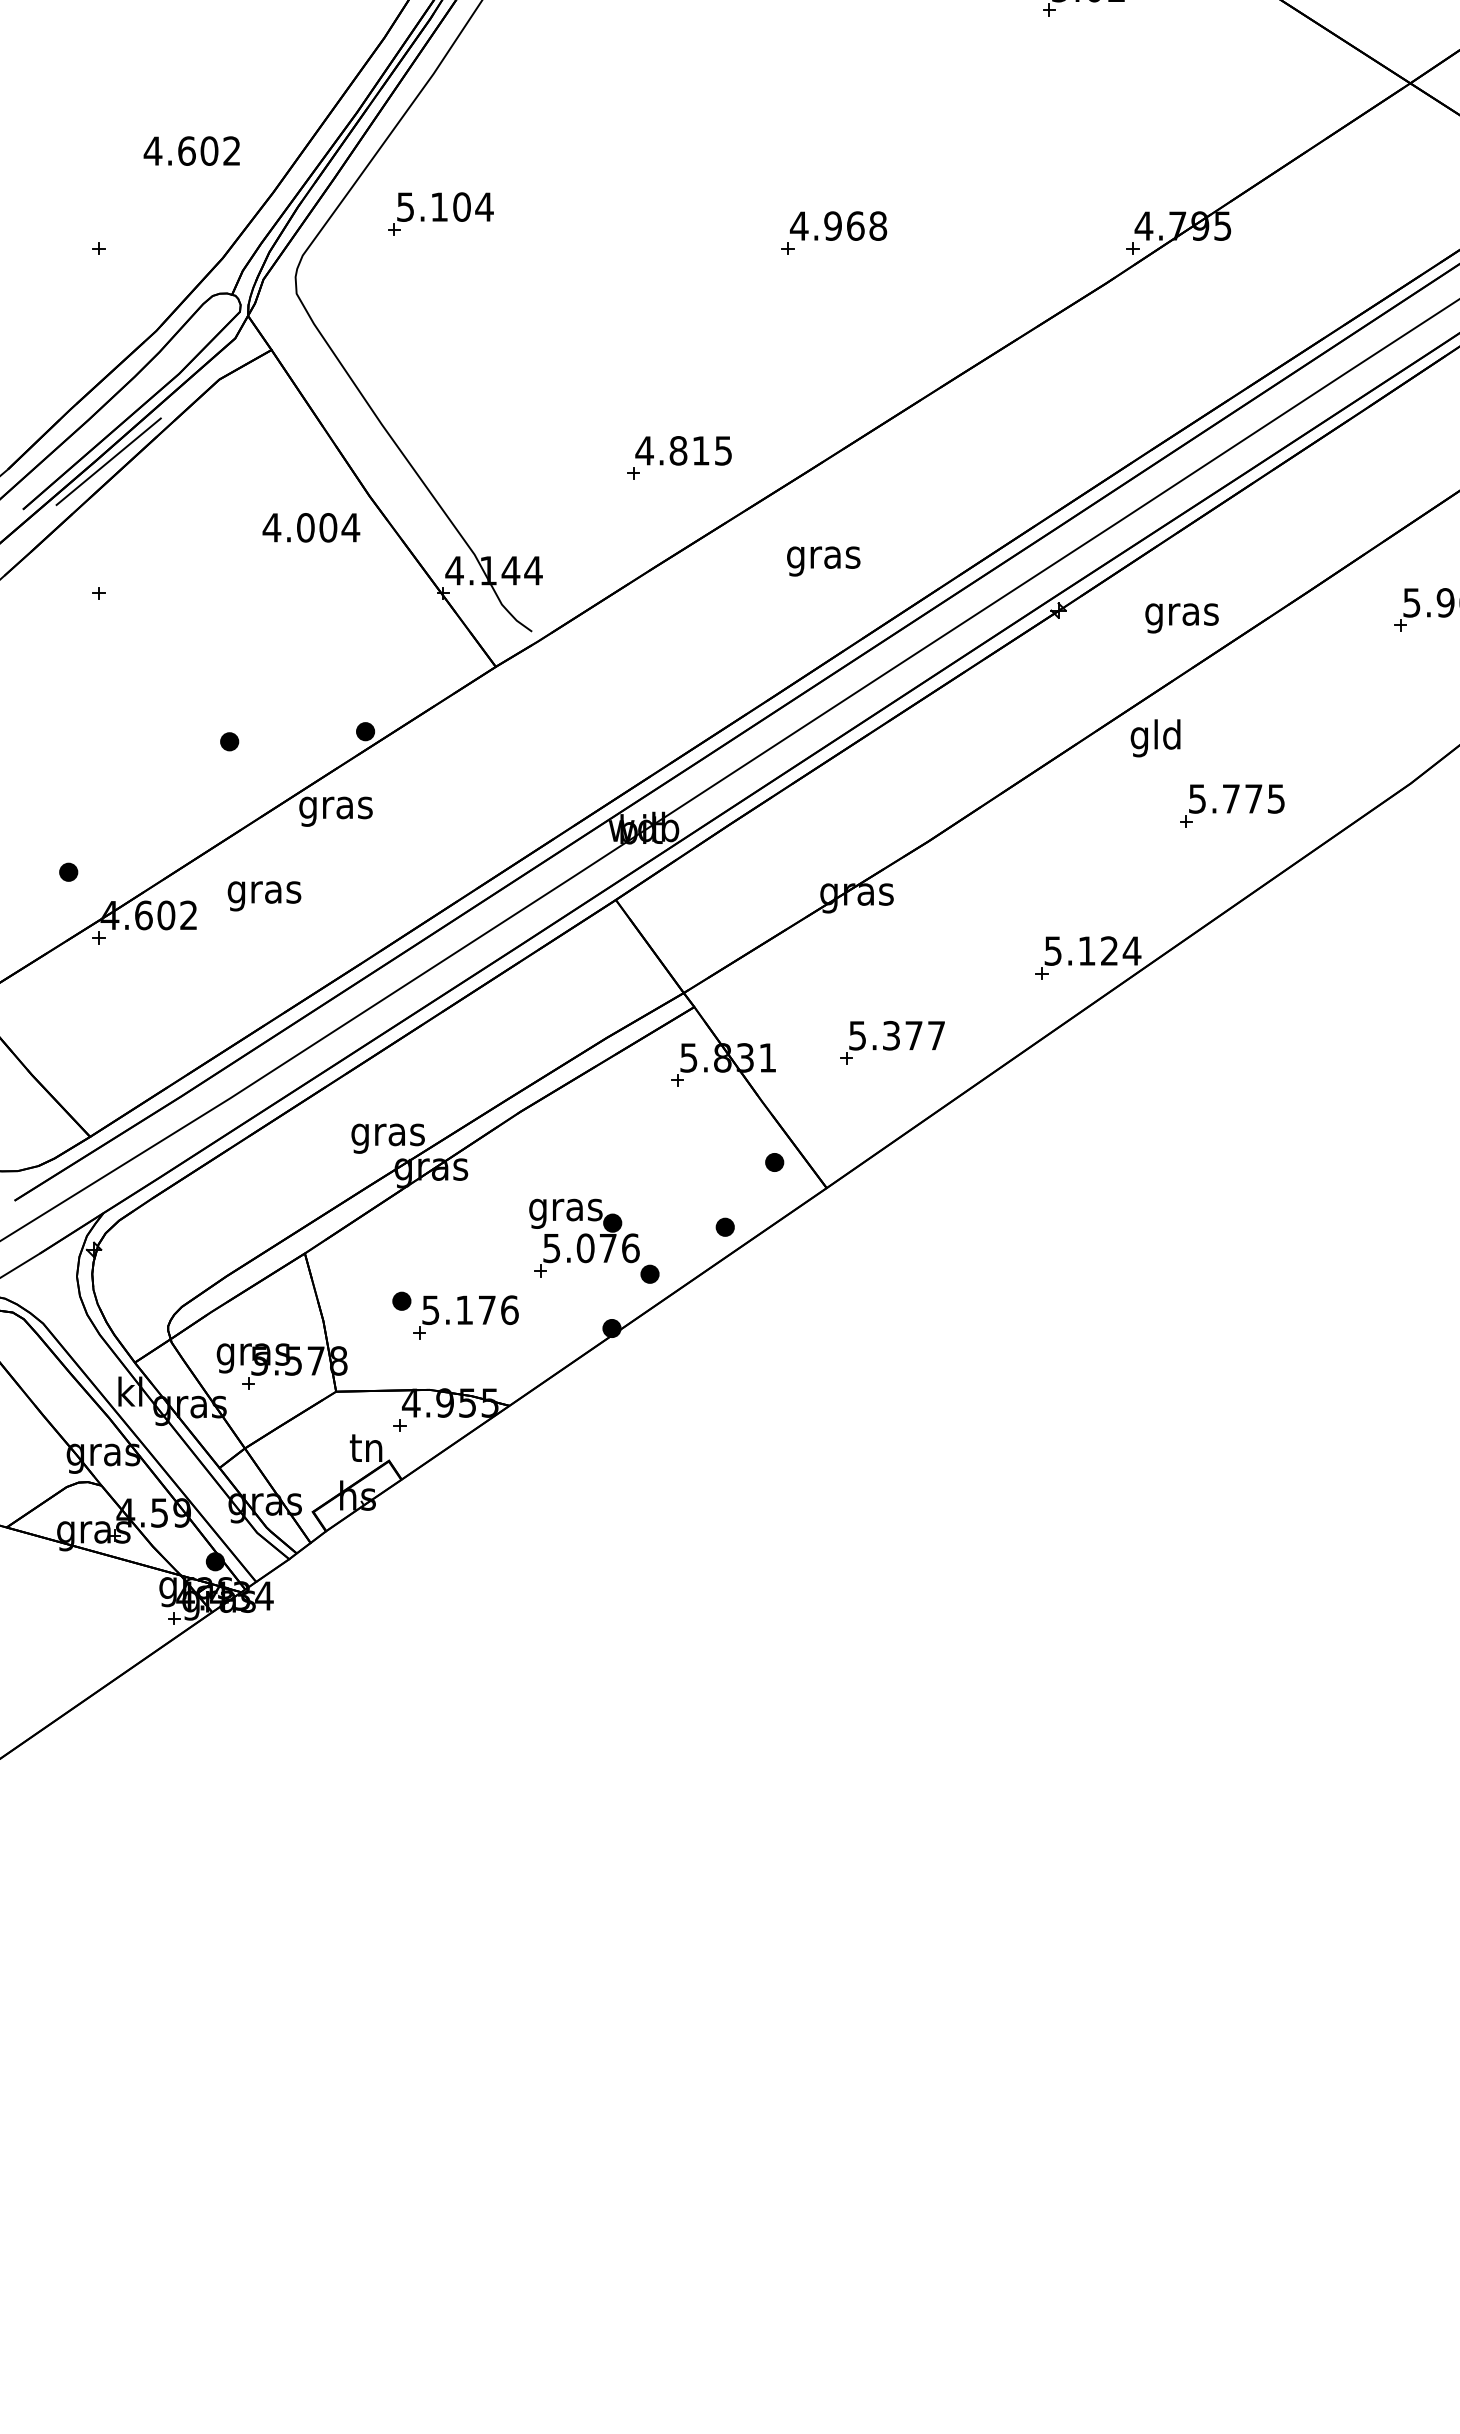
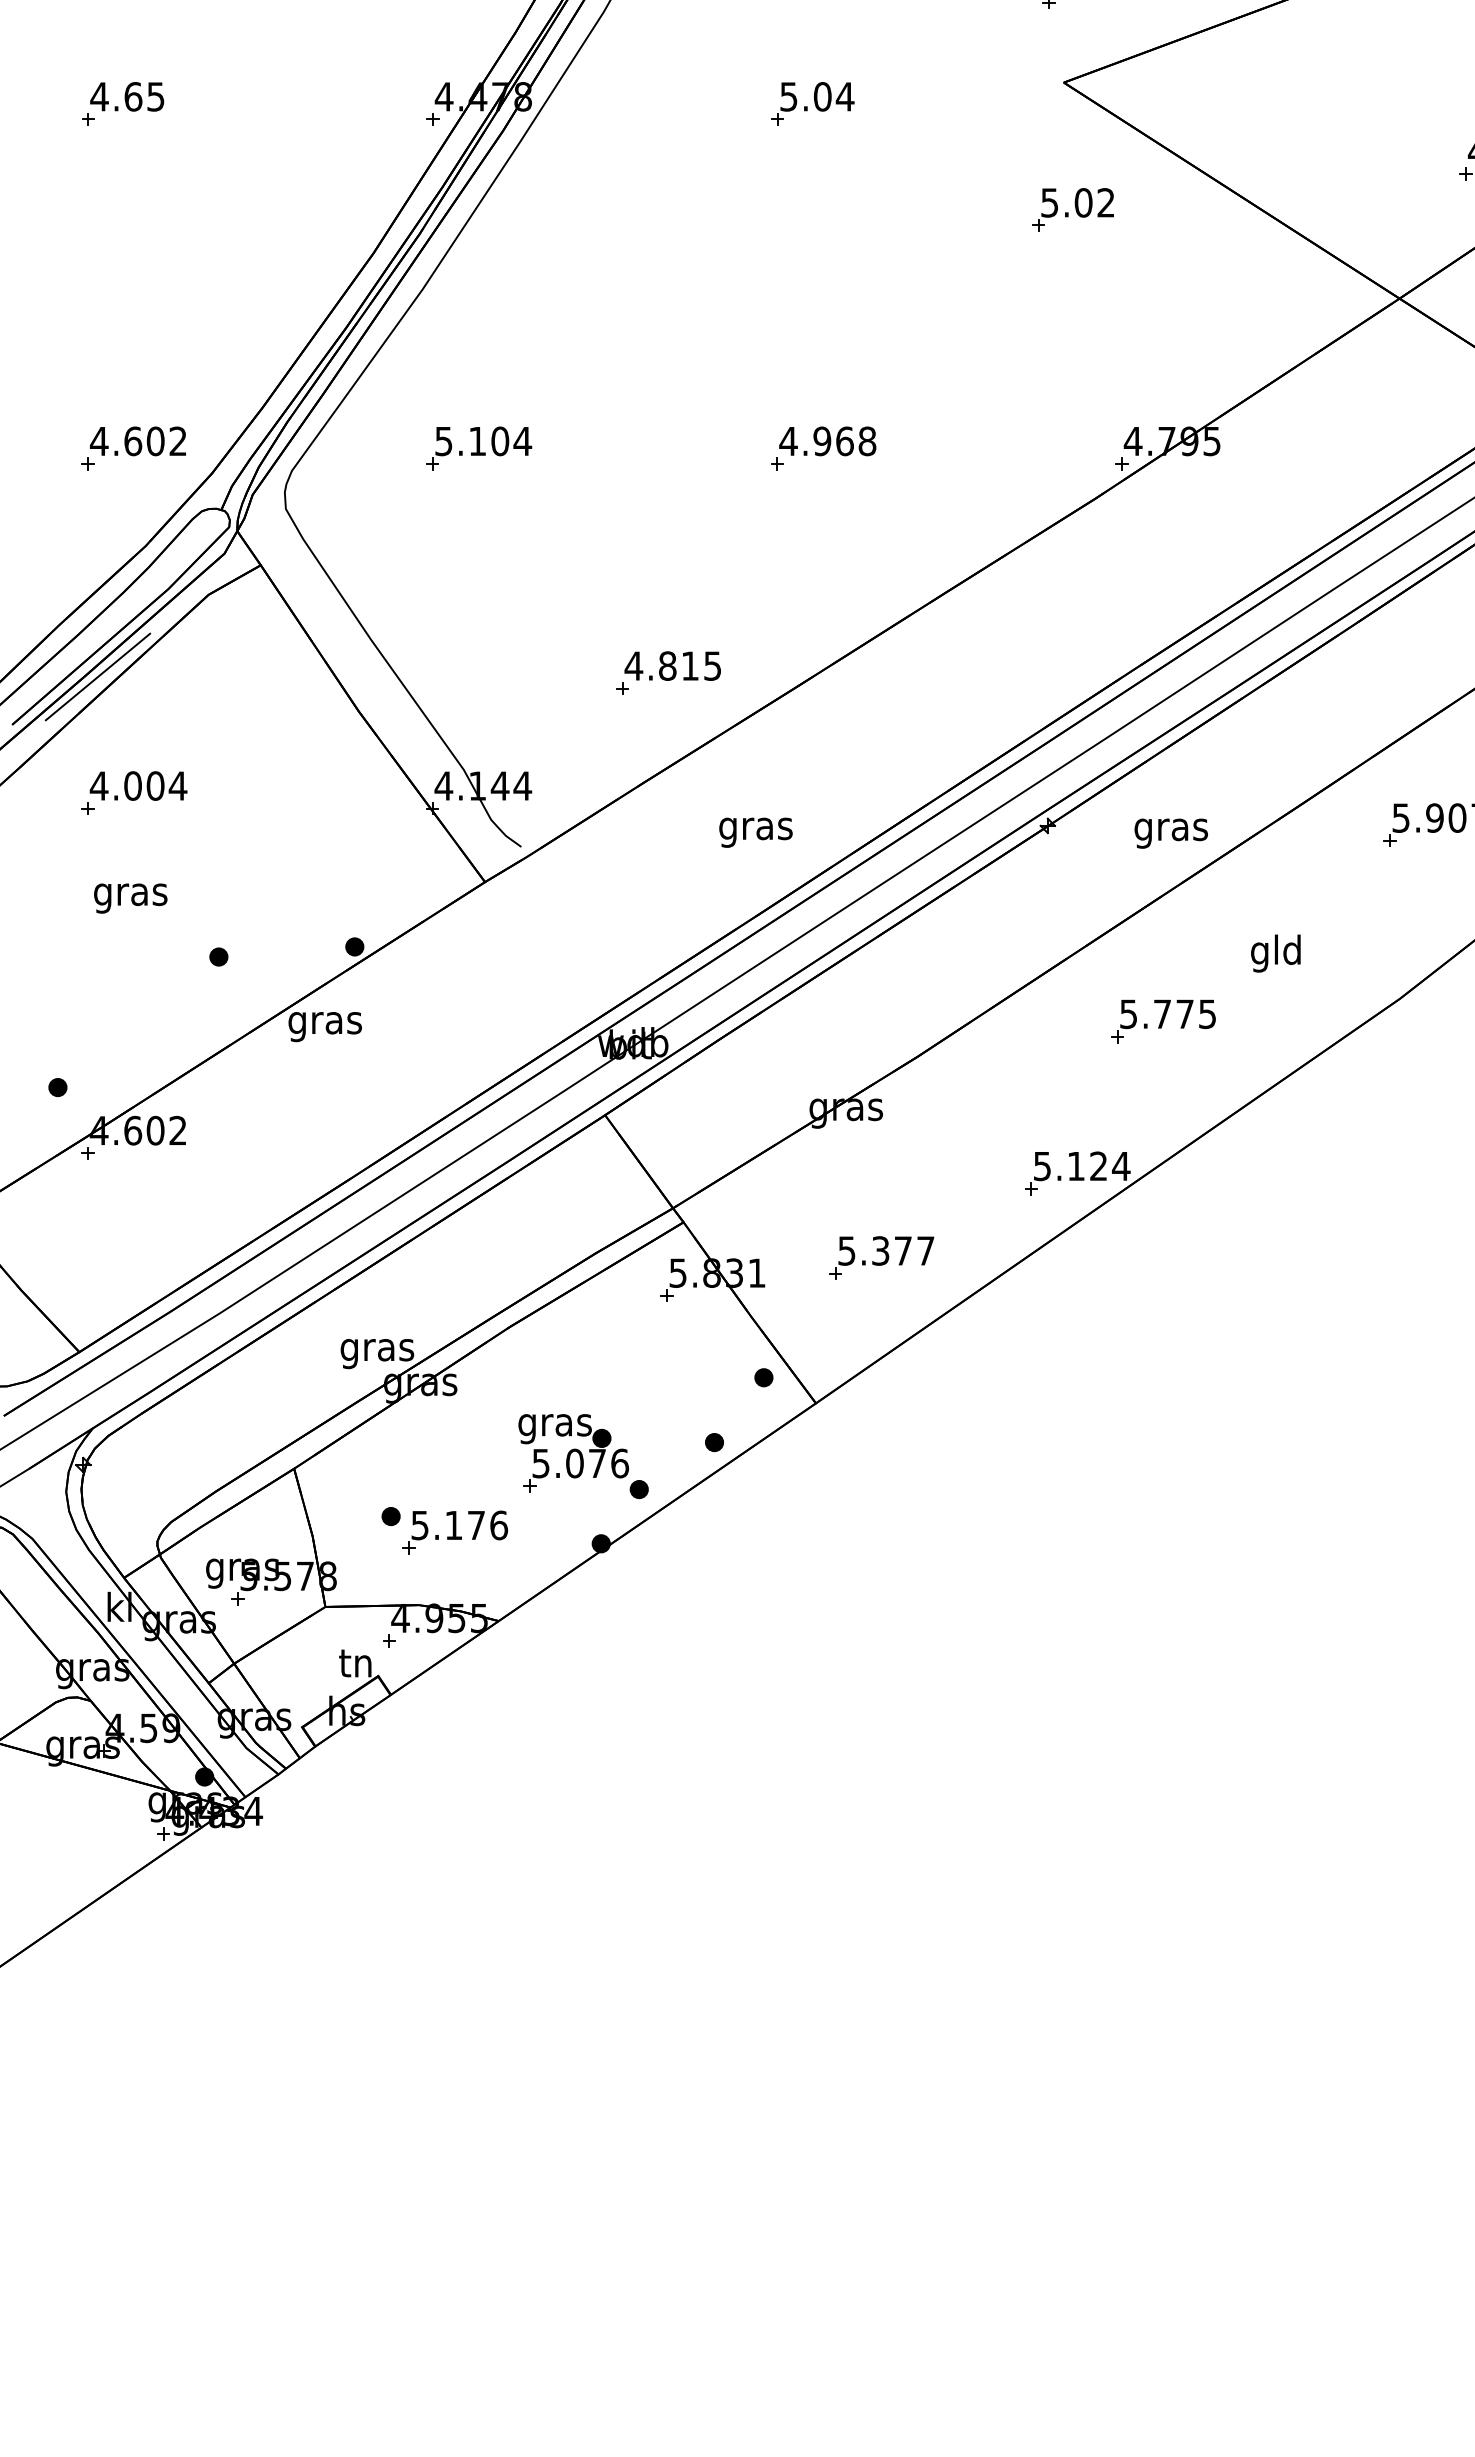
text: (191, 151) -> (137, 441), moved
part: (441, 214) -> (479, 448), moved
text: (311, 527) -> (138, 785), moved
text: (823, 561) -> (755, 832), moved
text: (1155, 738) -> (1275, 953), moved
part: (1232, 806) -> (1163, 1021), moved
text: (264, 896) -> (130, 898), moved

